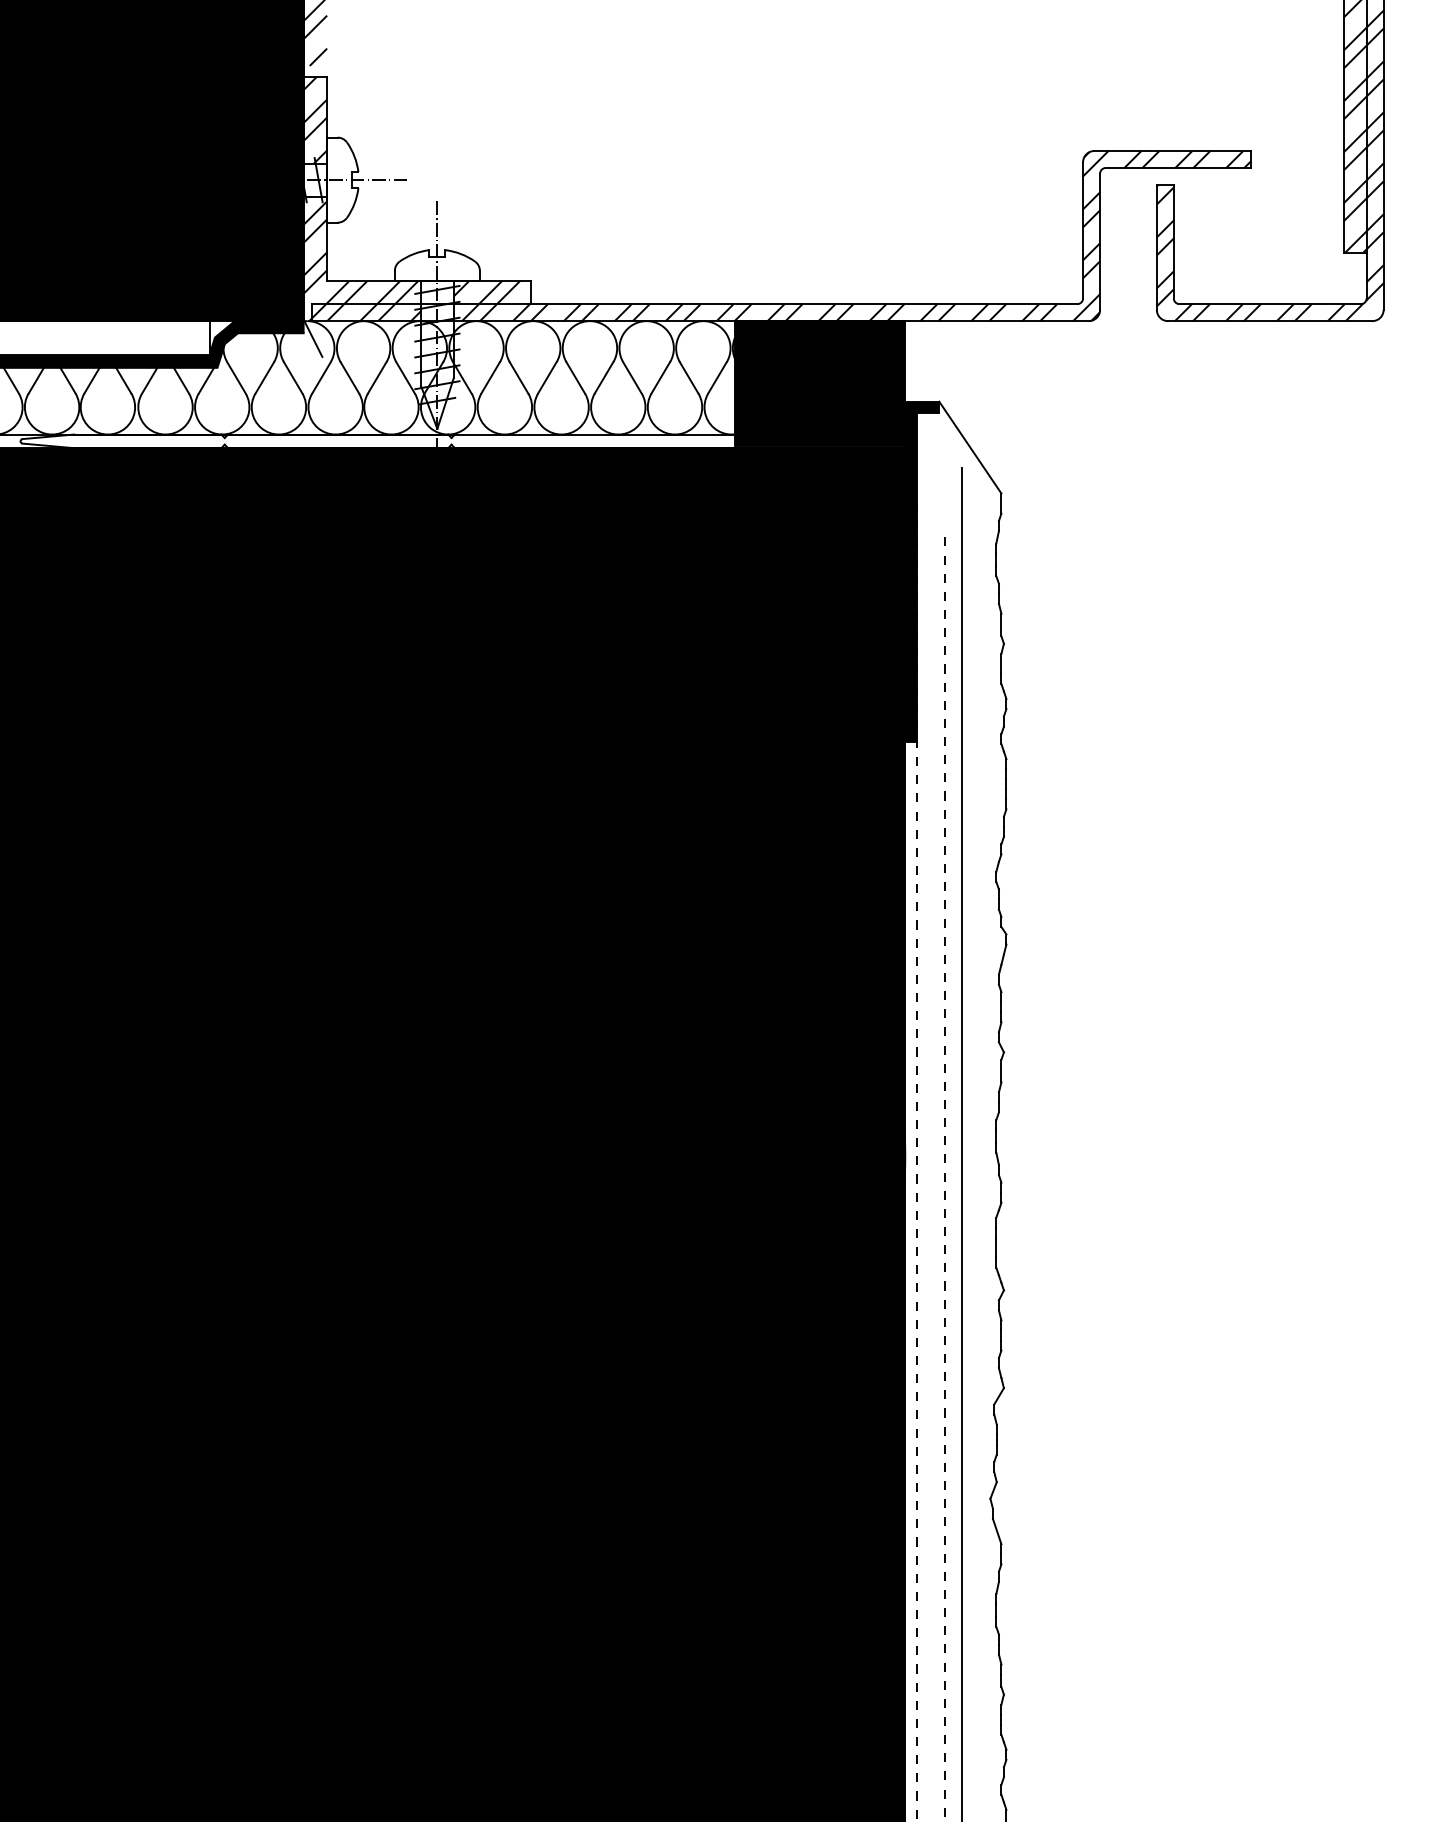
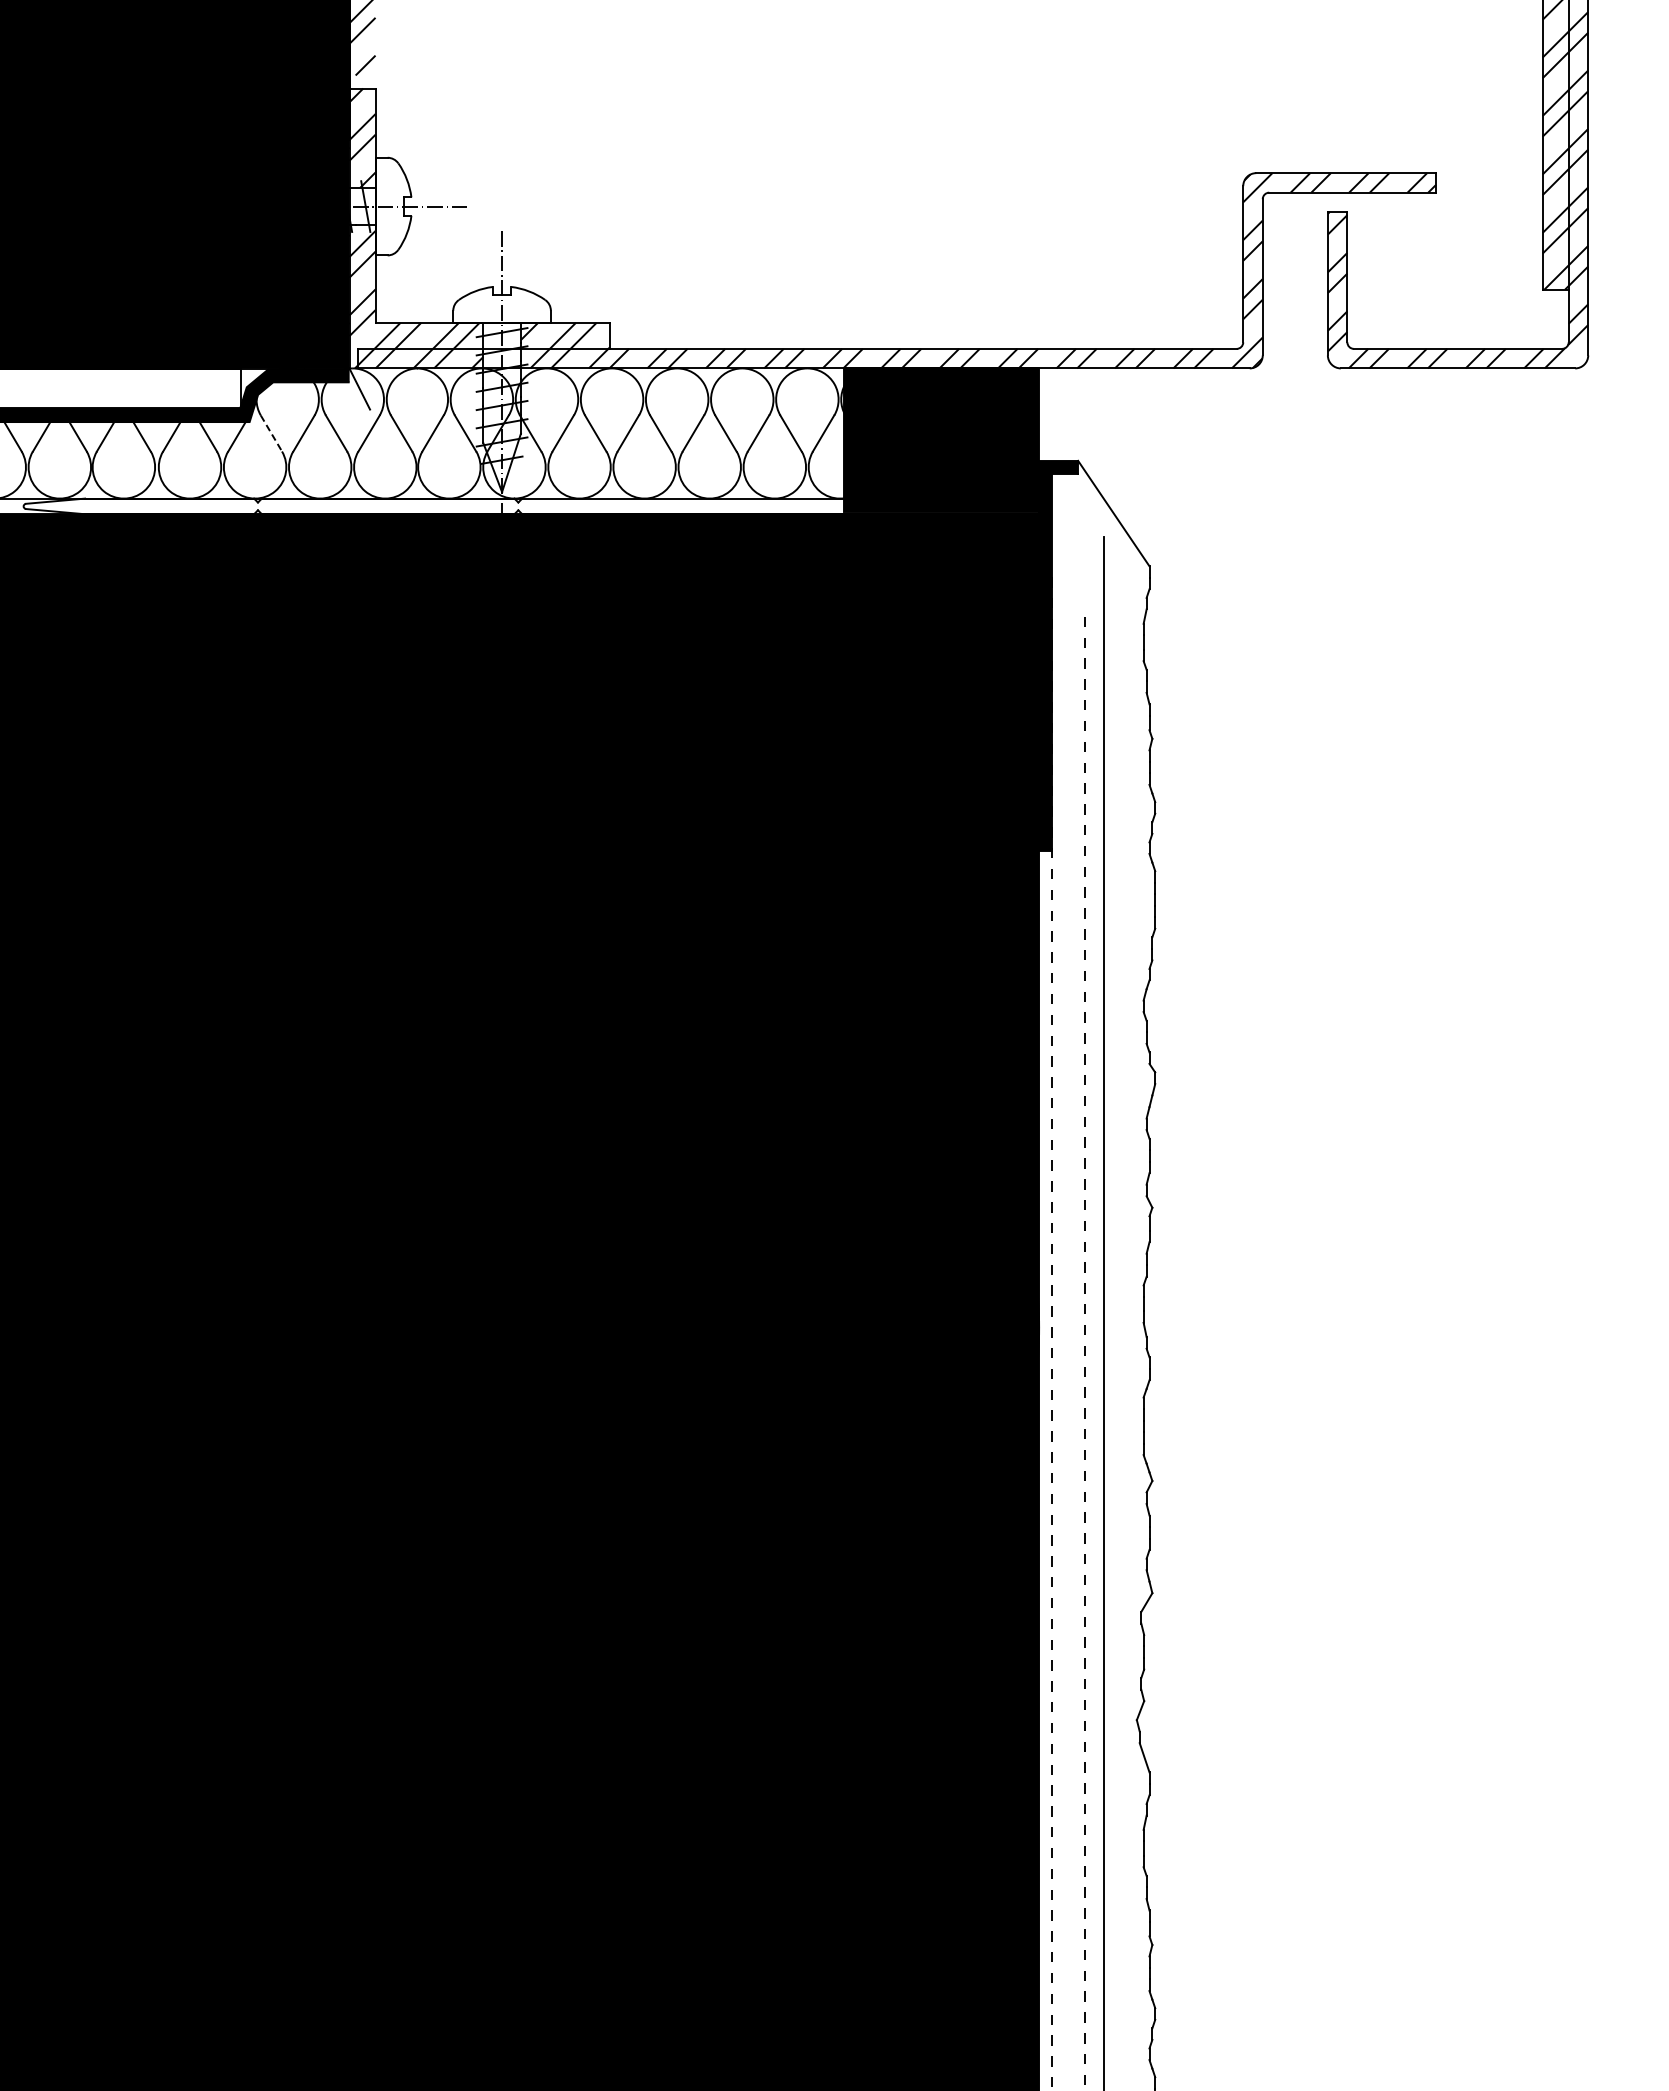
line: (236, 377) -> (271, 433), solid -> dashed

